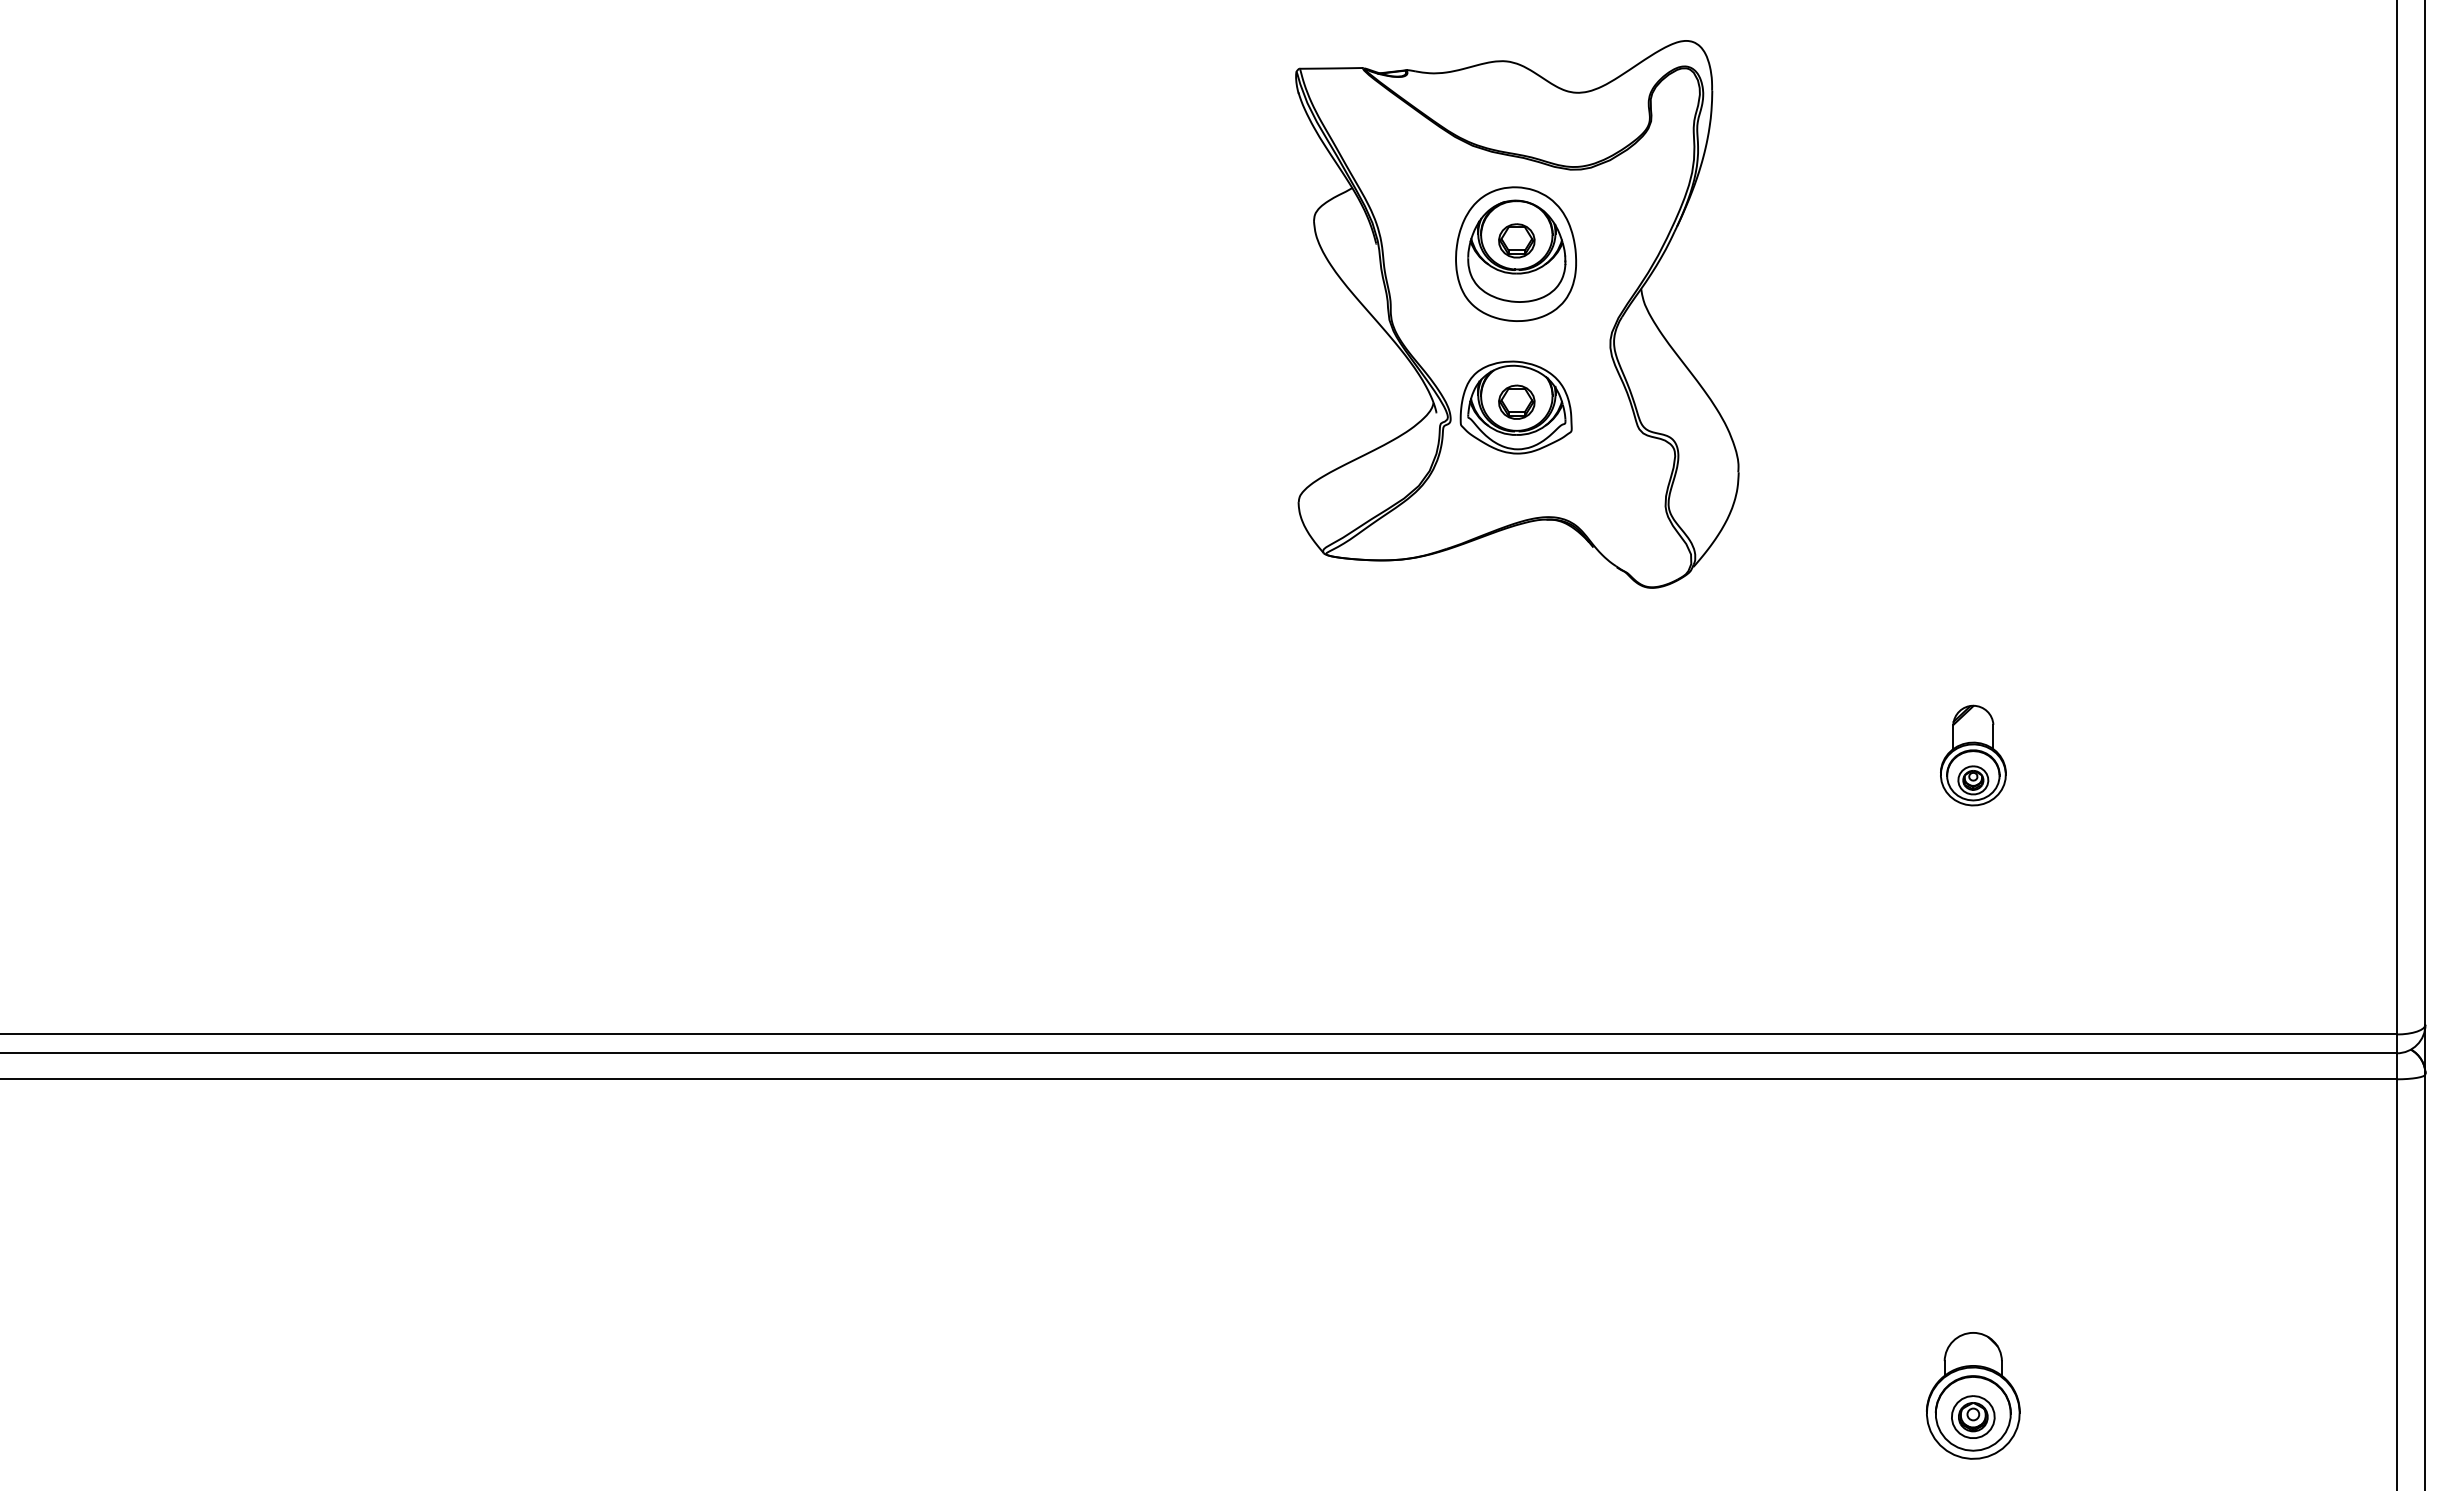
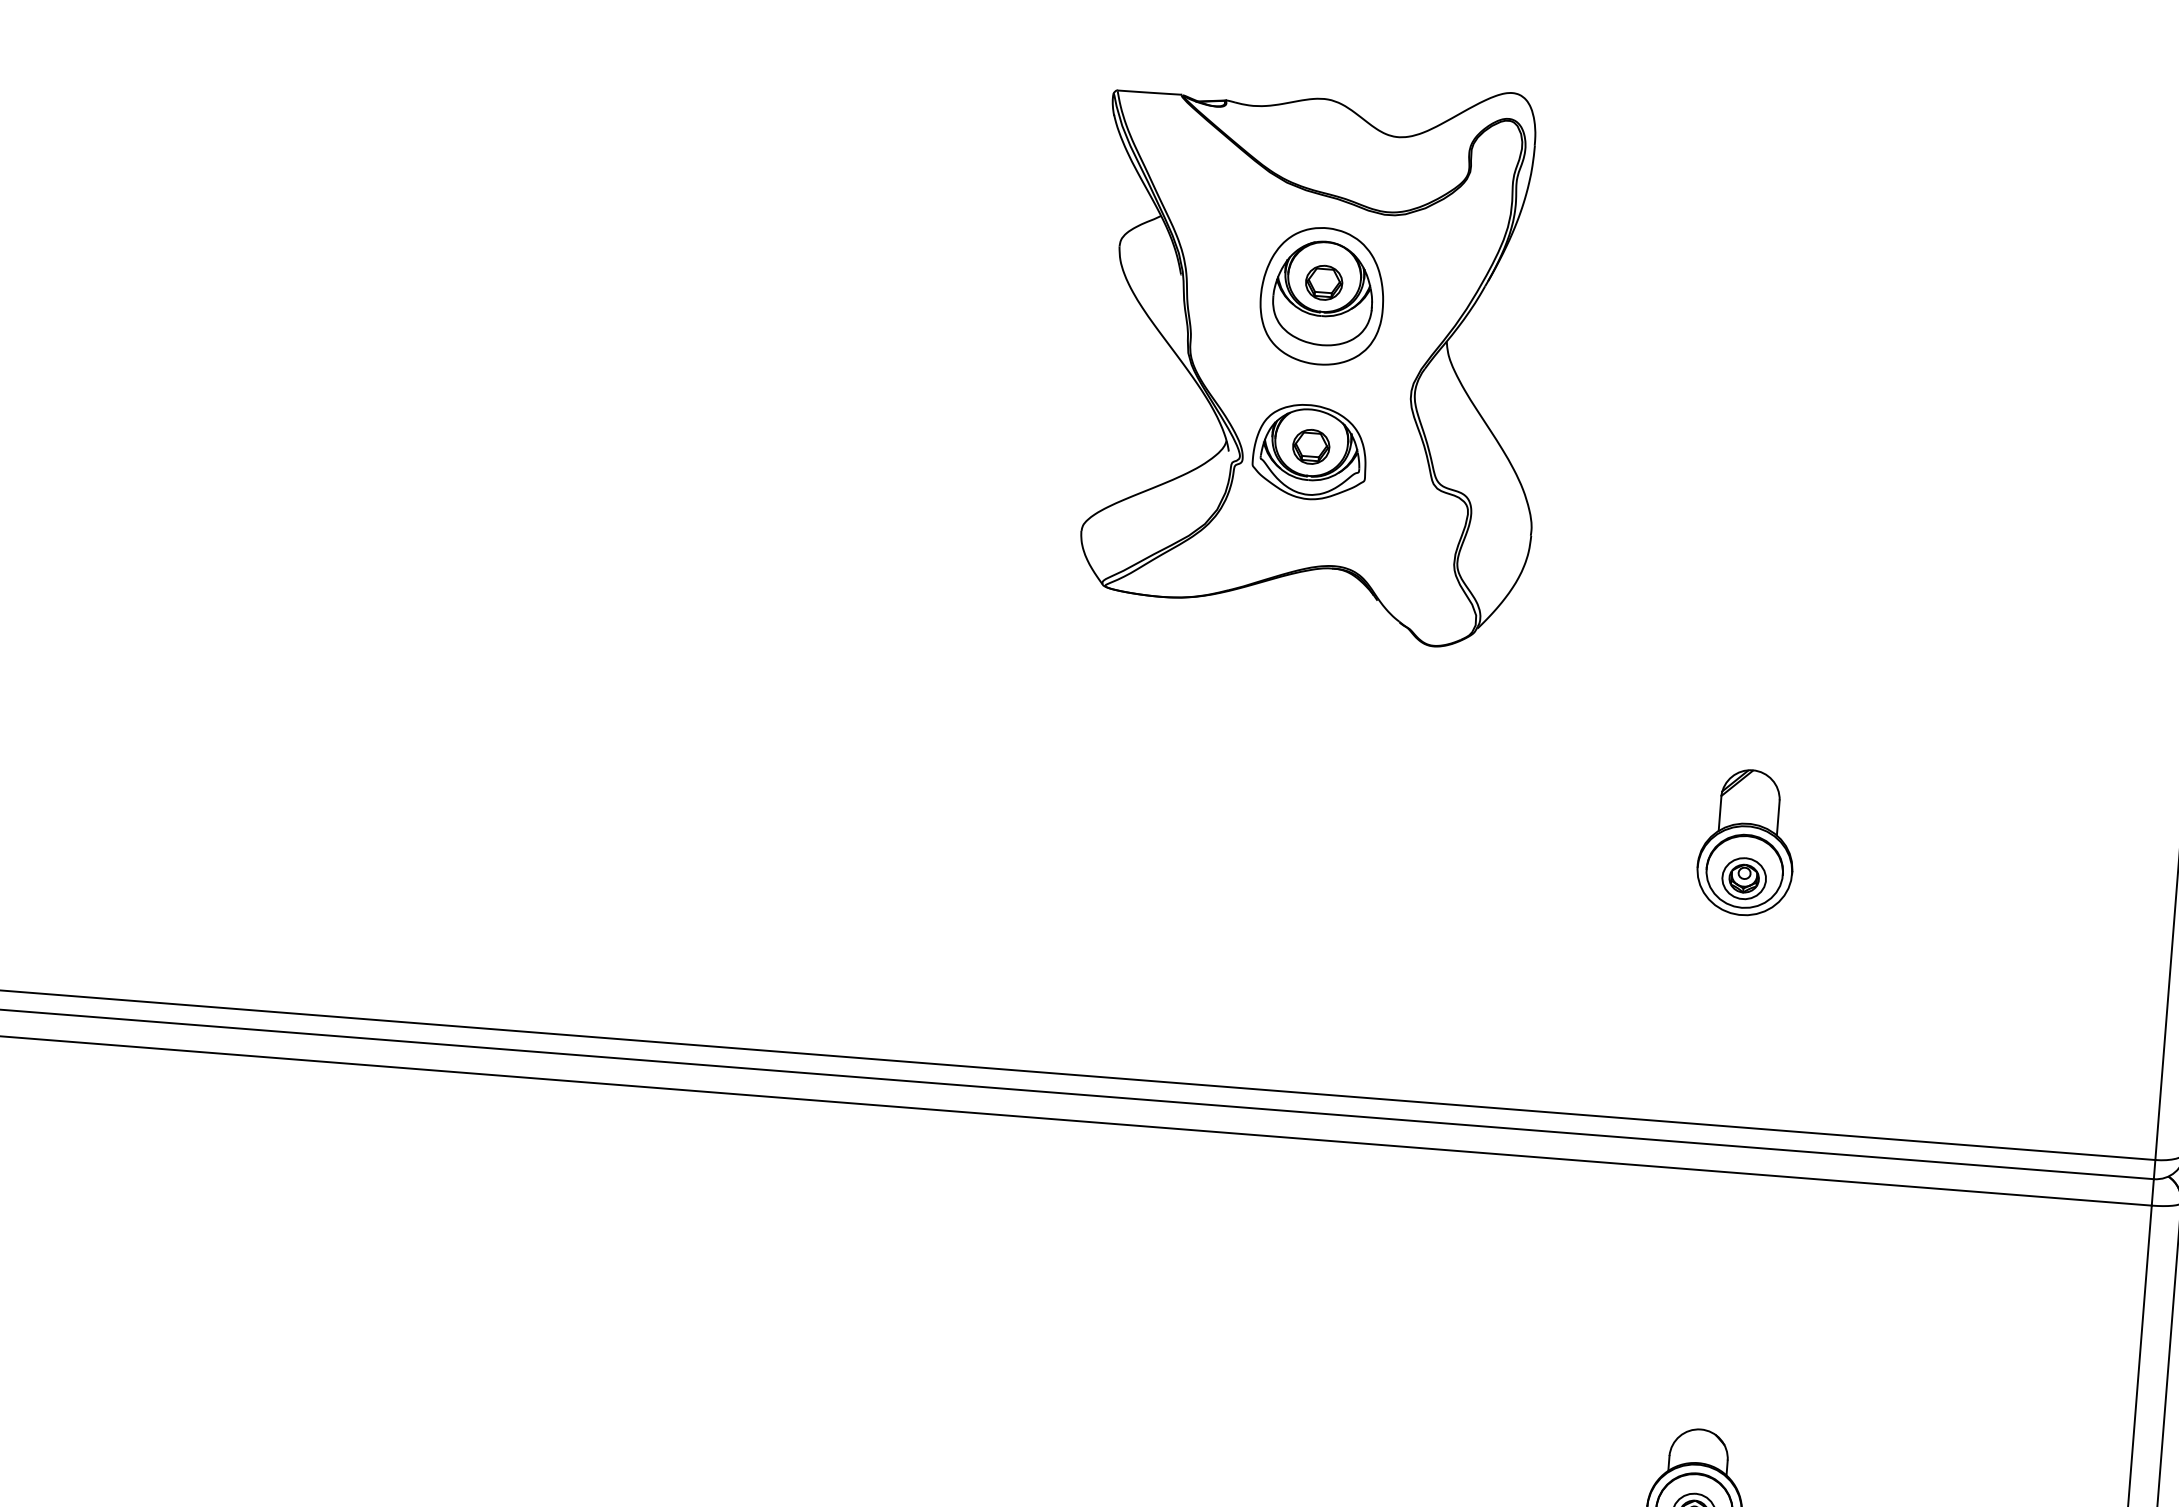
part: (1973, 755) -> (1747, 842), size x1.43

